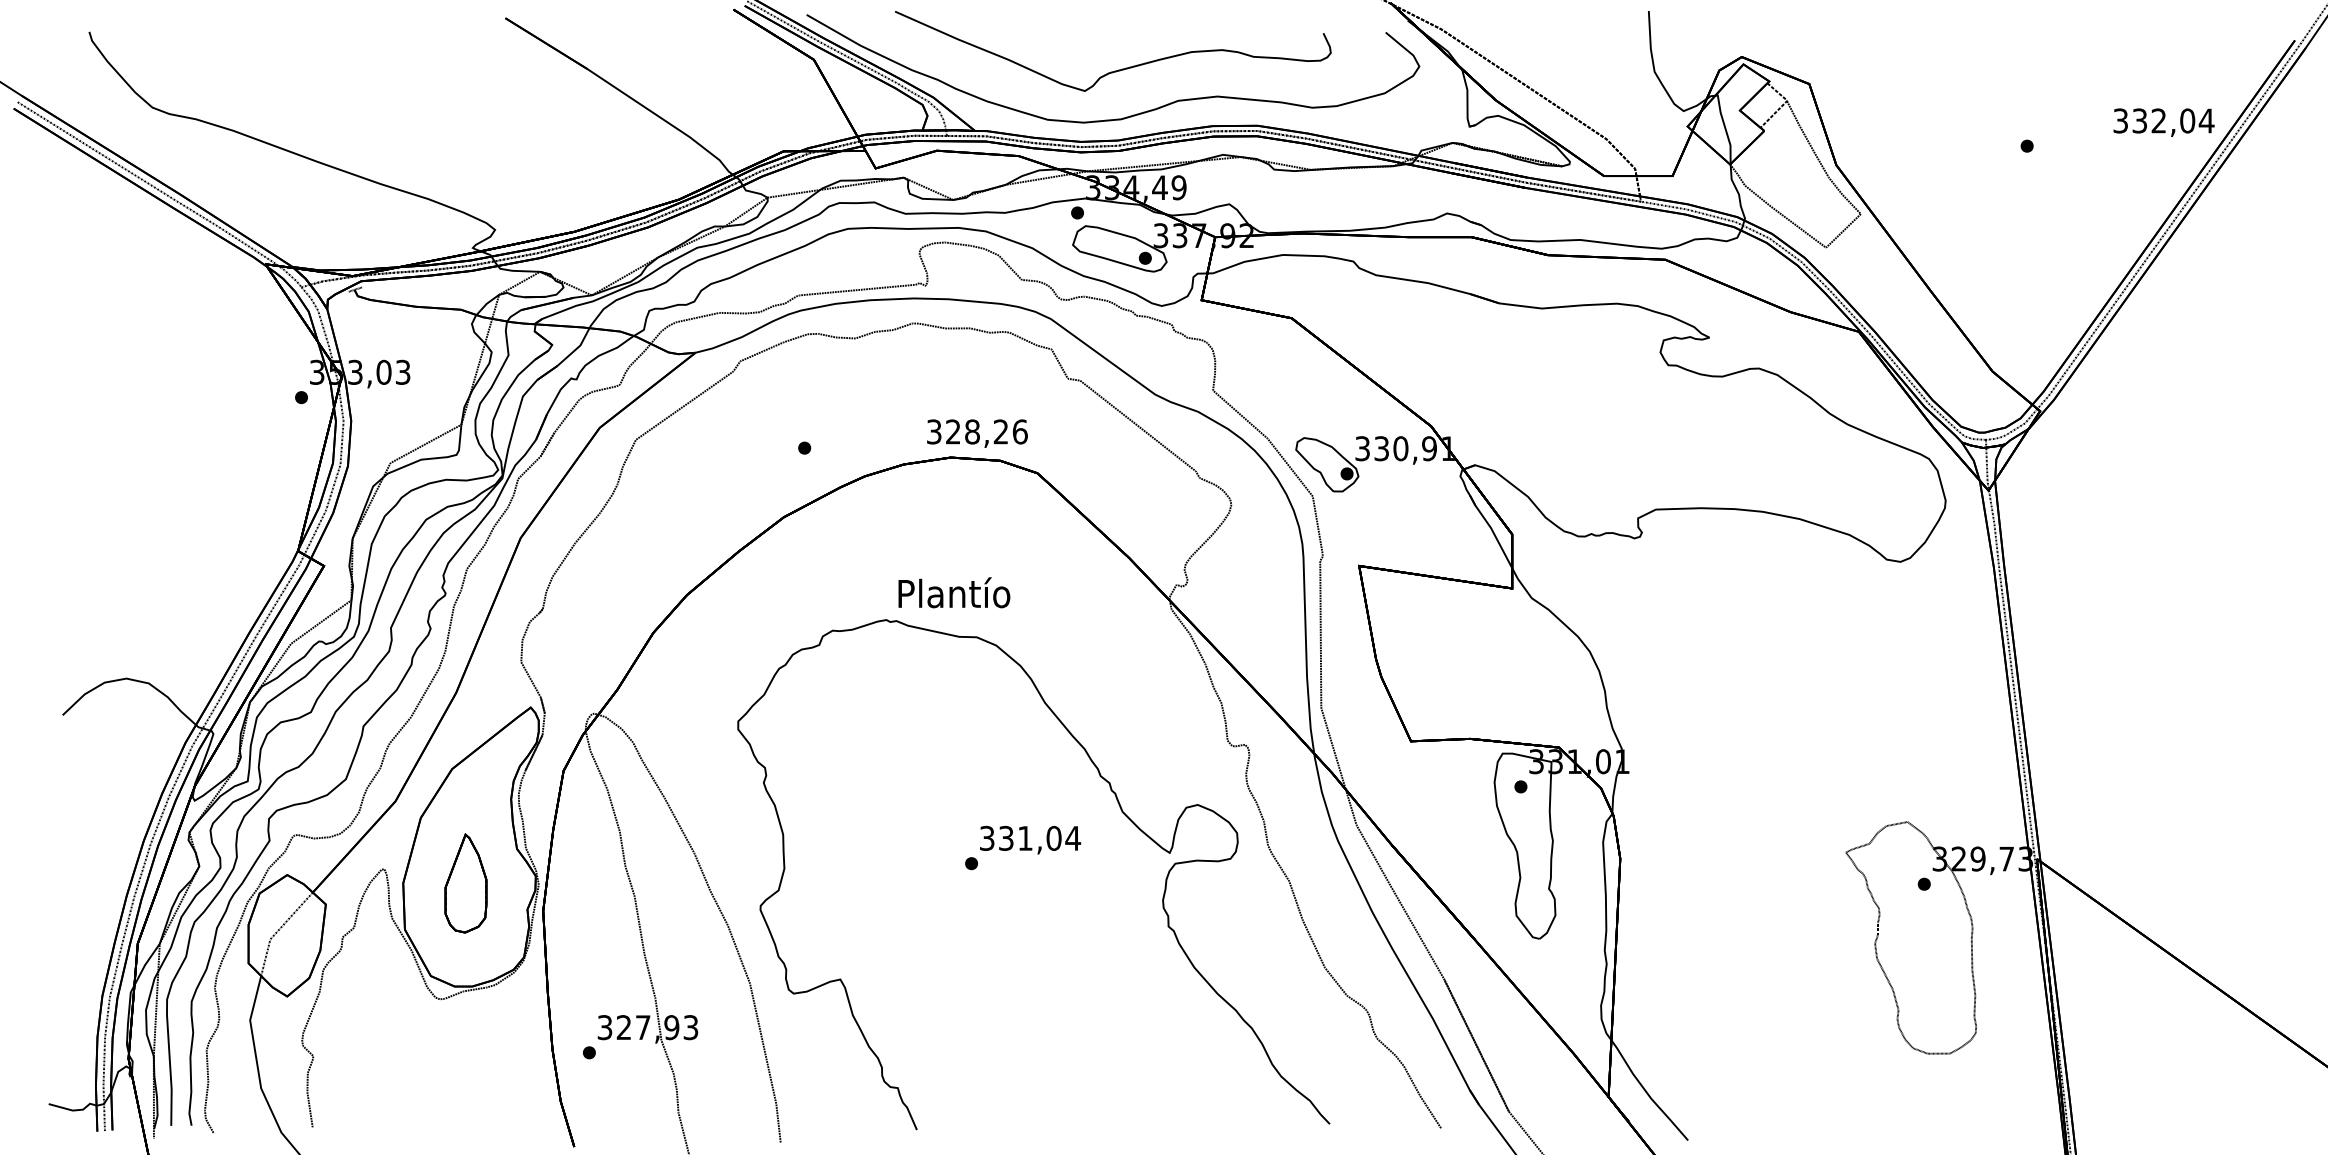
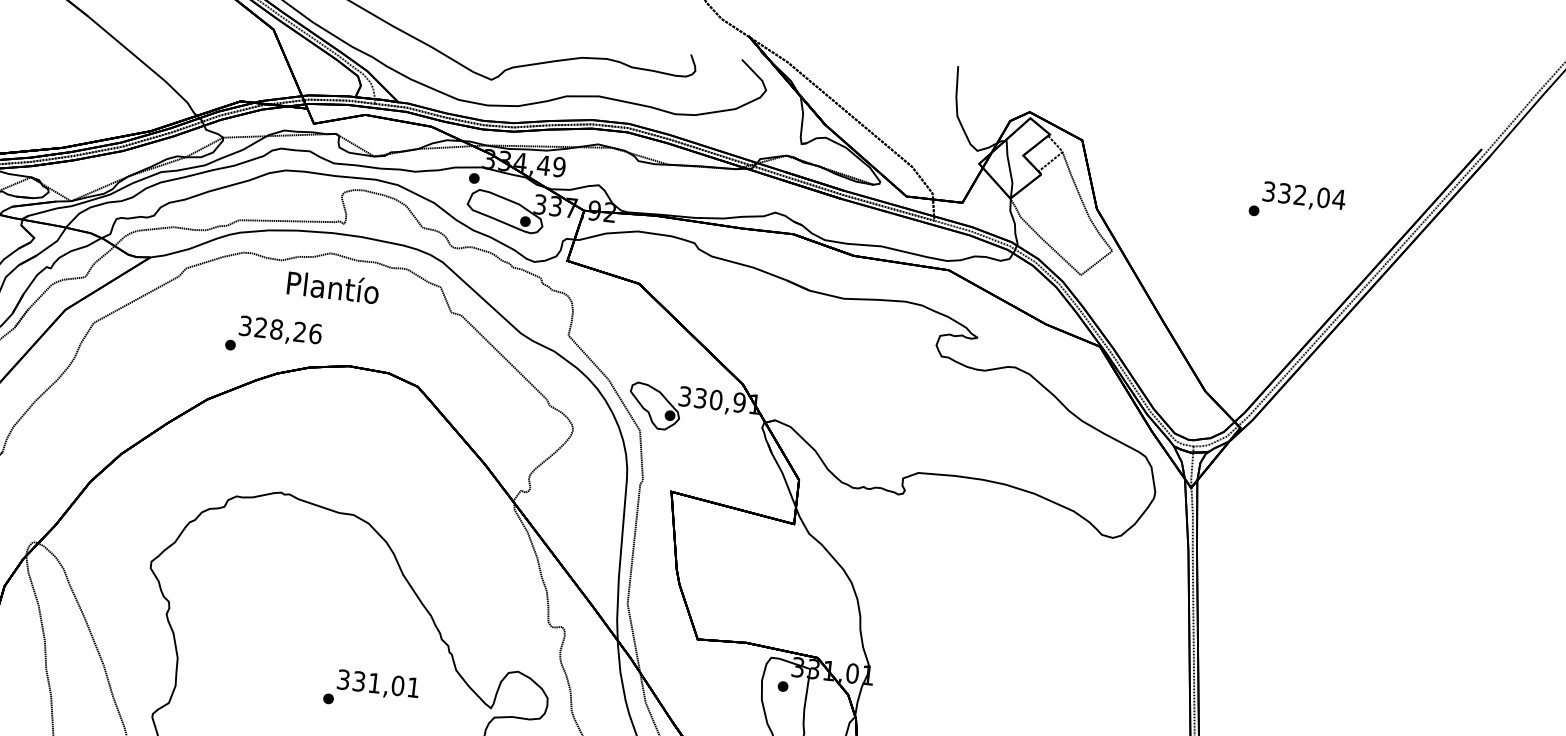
text: (2163, 122) -> (1303, 196), moved
text: (977, 433) -> (280, 331), moved
text: (954, 592) -> (333, 286), moved
text: (1073, 838) -> (413, 687), 331,04 -> 331,01

